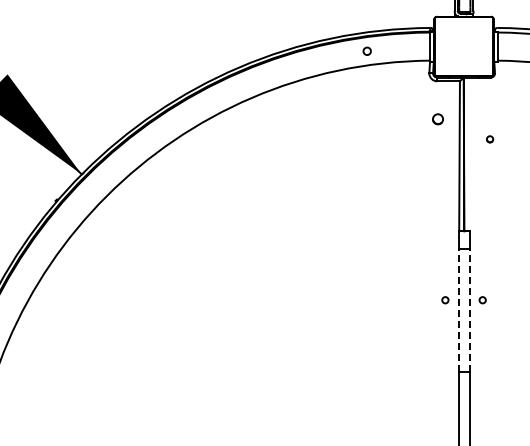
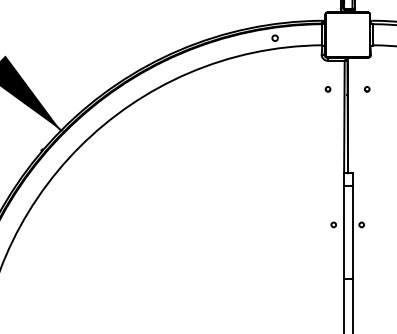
part: (437, 119) -> (327, 89), size x0.62
part: (490, 139) -> (367, 89), moved
line: (459, 310) -> (344, 232), dashed -> solid
line: (470, 310) -> (352, 232), dashed -> solid

